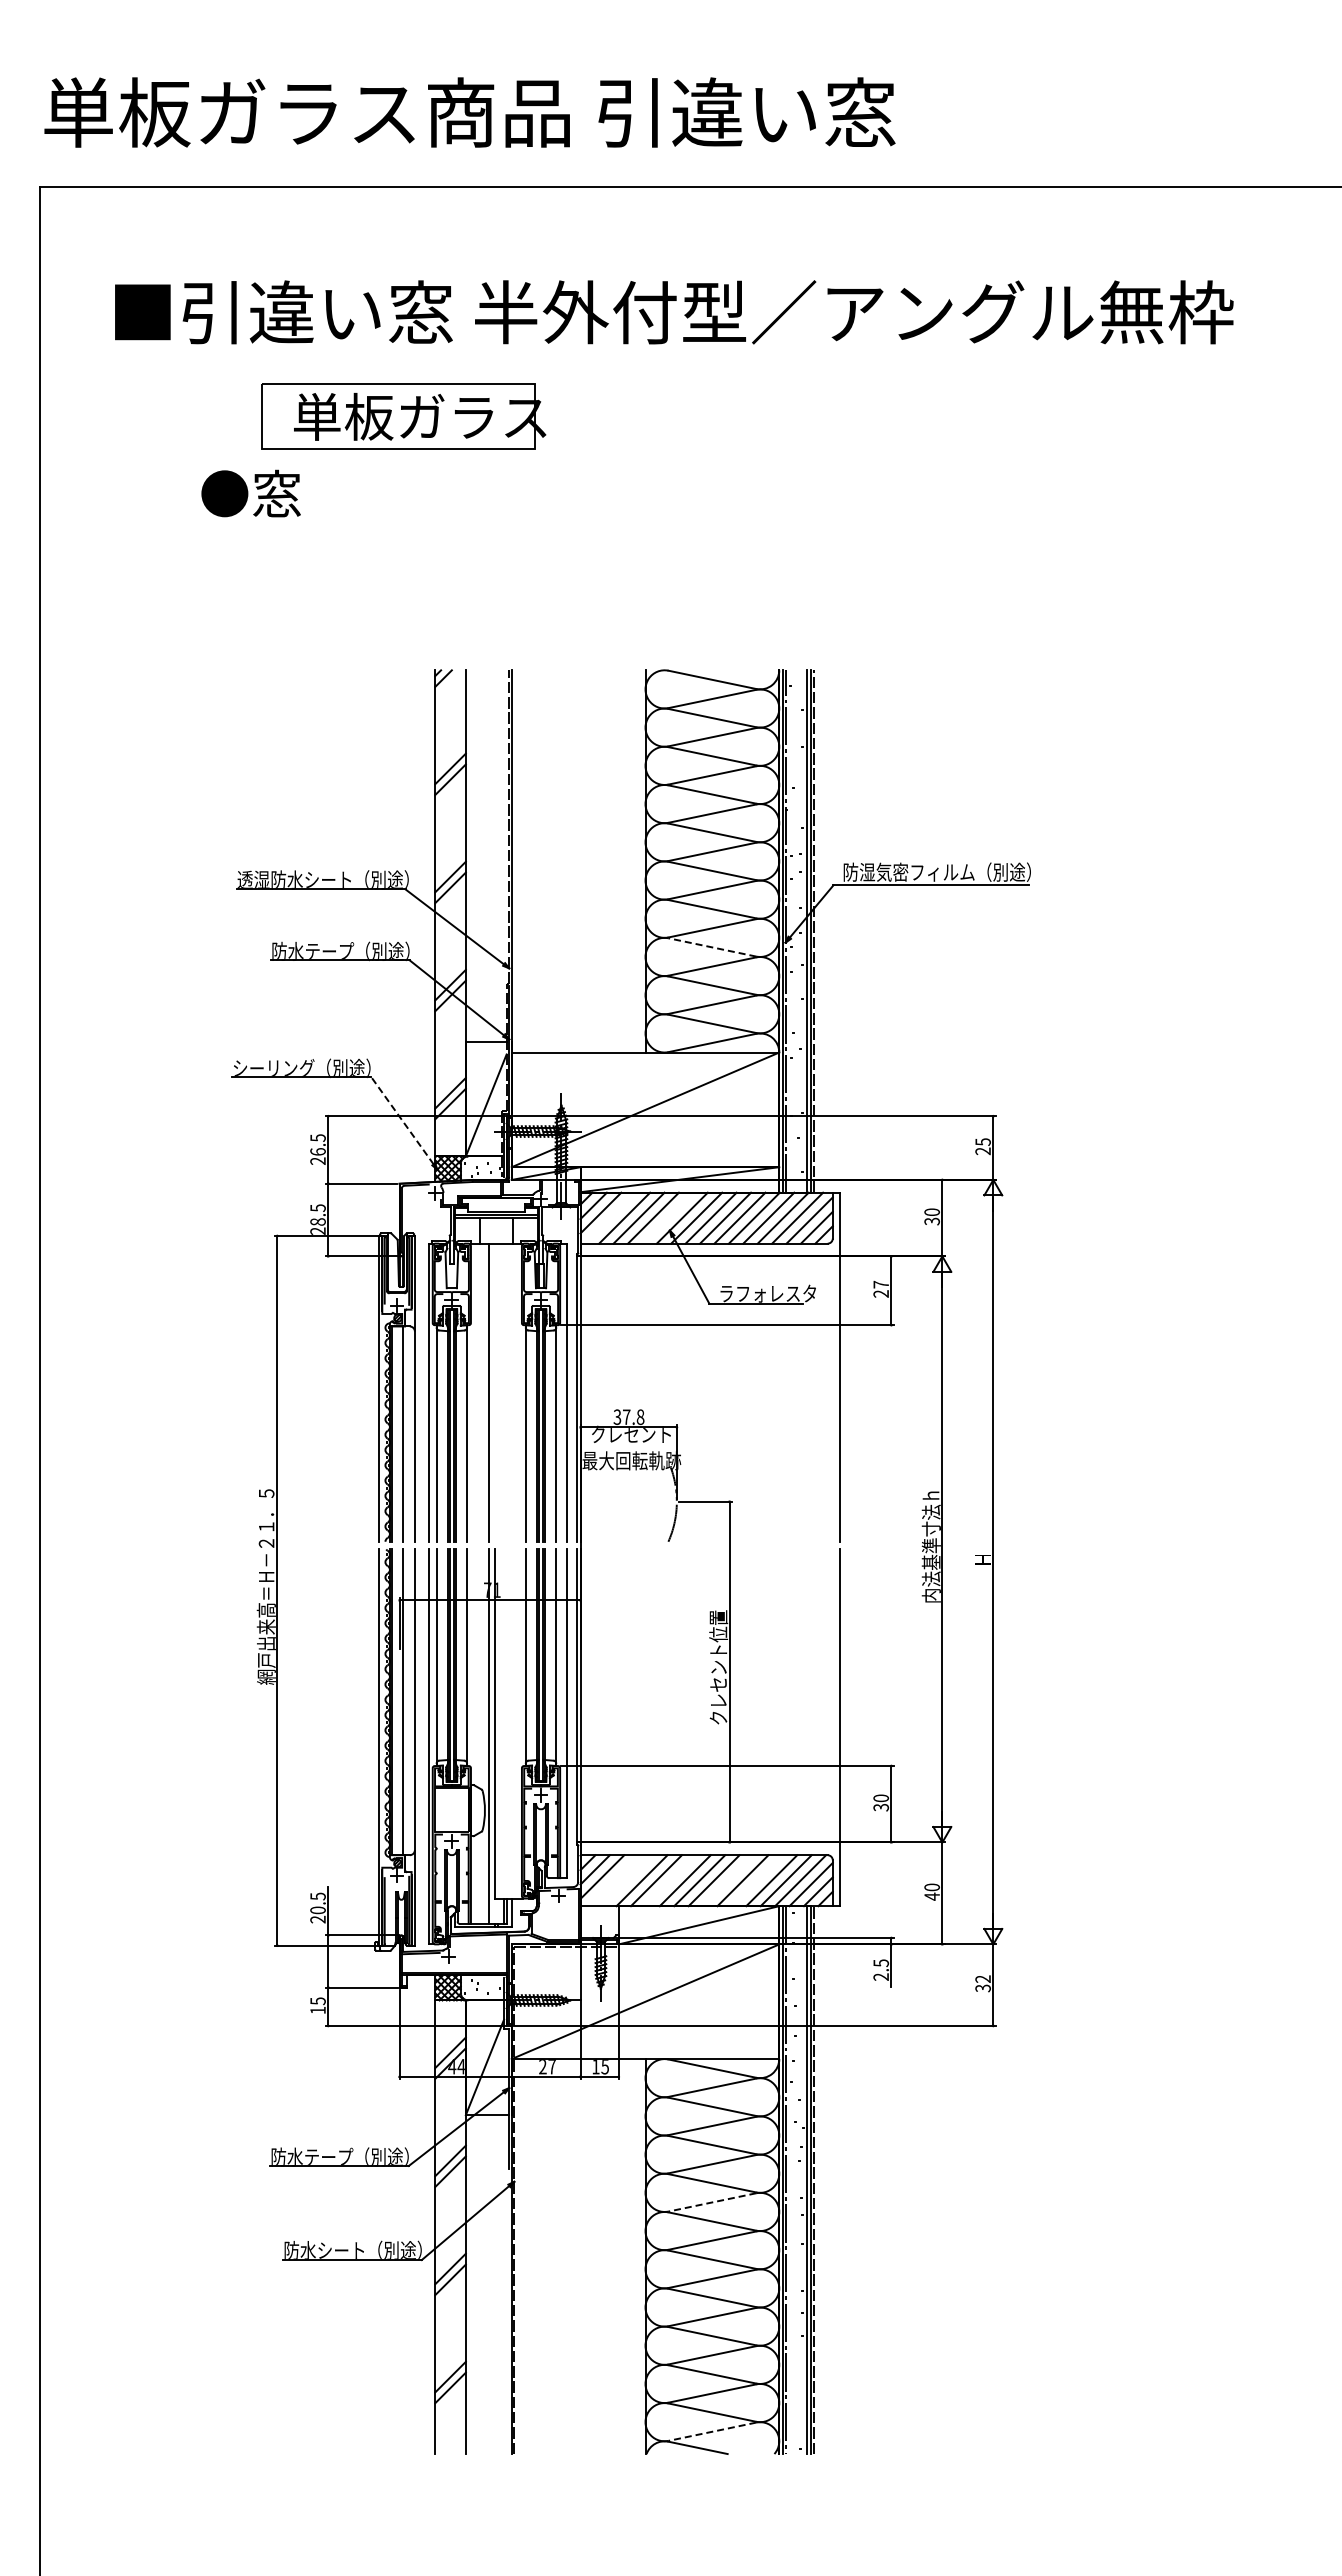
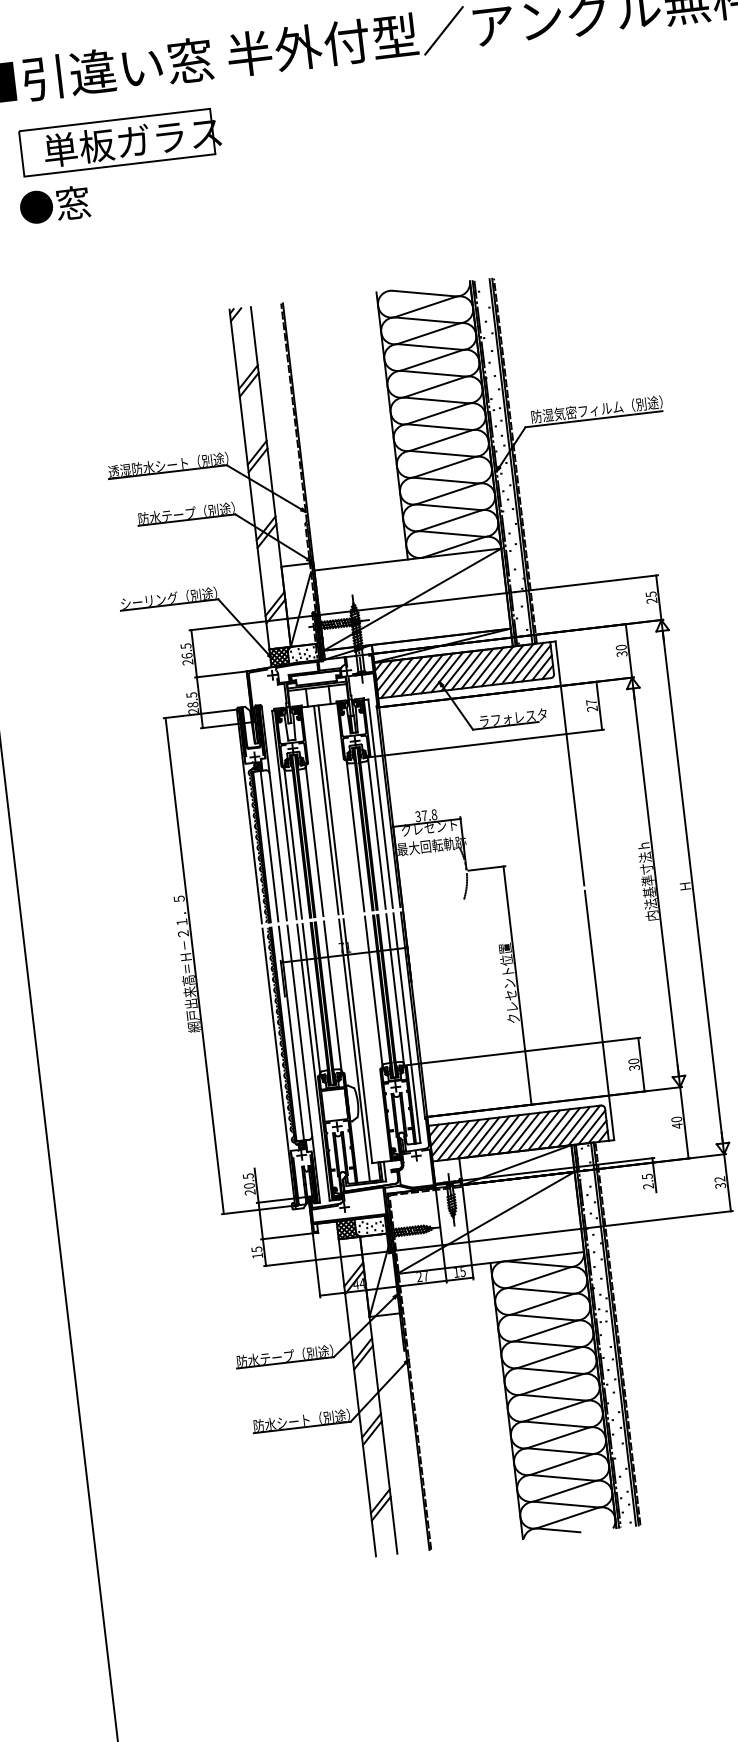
part: (403, 416) -> (120, 142), moved
text: (250, 493) -> (54, 204), moved
line: (712, 947) -> (446, 480), dashed -> solid
line: (402, 1120) -> (243, 626), dashed -> solid
line: (609, 1217) -> (396, 677), added
line: (667, 1217) -> (436, 673), added
line: (495, 1392) -> (330, 809), added
line: (612, 1880) -> (452, 1140), added
line: (627, 1880) -> (463, 1139), added
line: (670, 1880) -> (493, 1136), added
line: (728, 1880) -> (533, 1131), added
line: (756, 1880) -> (553, 1129), added
line: (712, 2202) -> (549, 1357), dashed -> solid
line: (712, 2431) -> (567, 1517), dashed -> solid

